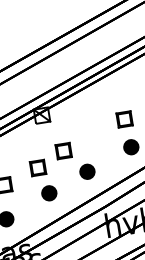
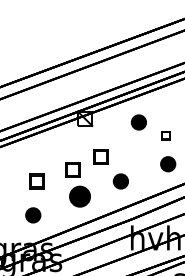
part: (95, 110) -> (138, 122), added
part: (124, 119) -> (165, 135), size x0.6
part: (48, 193) -> (79, 196), size x1.4

